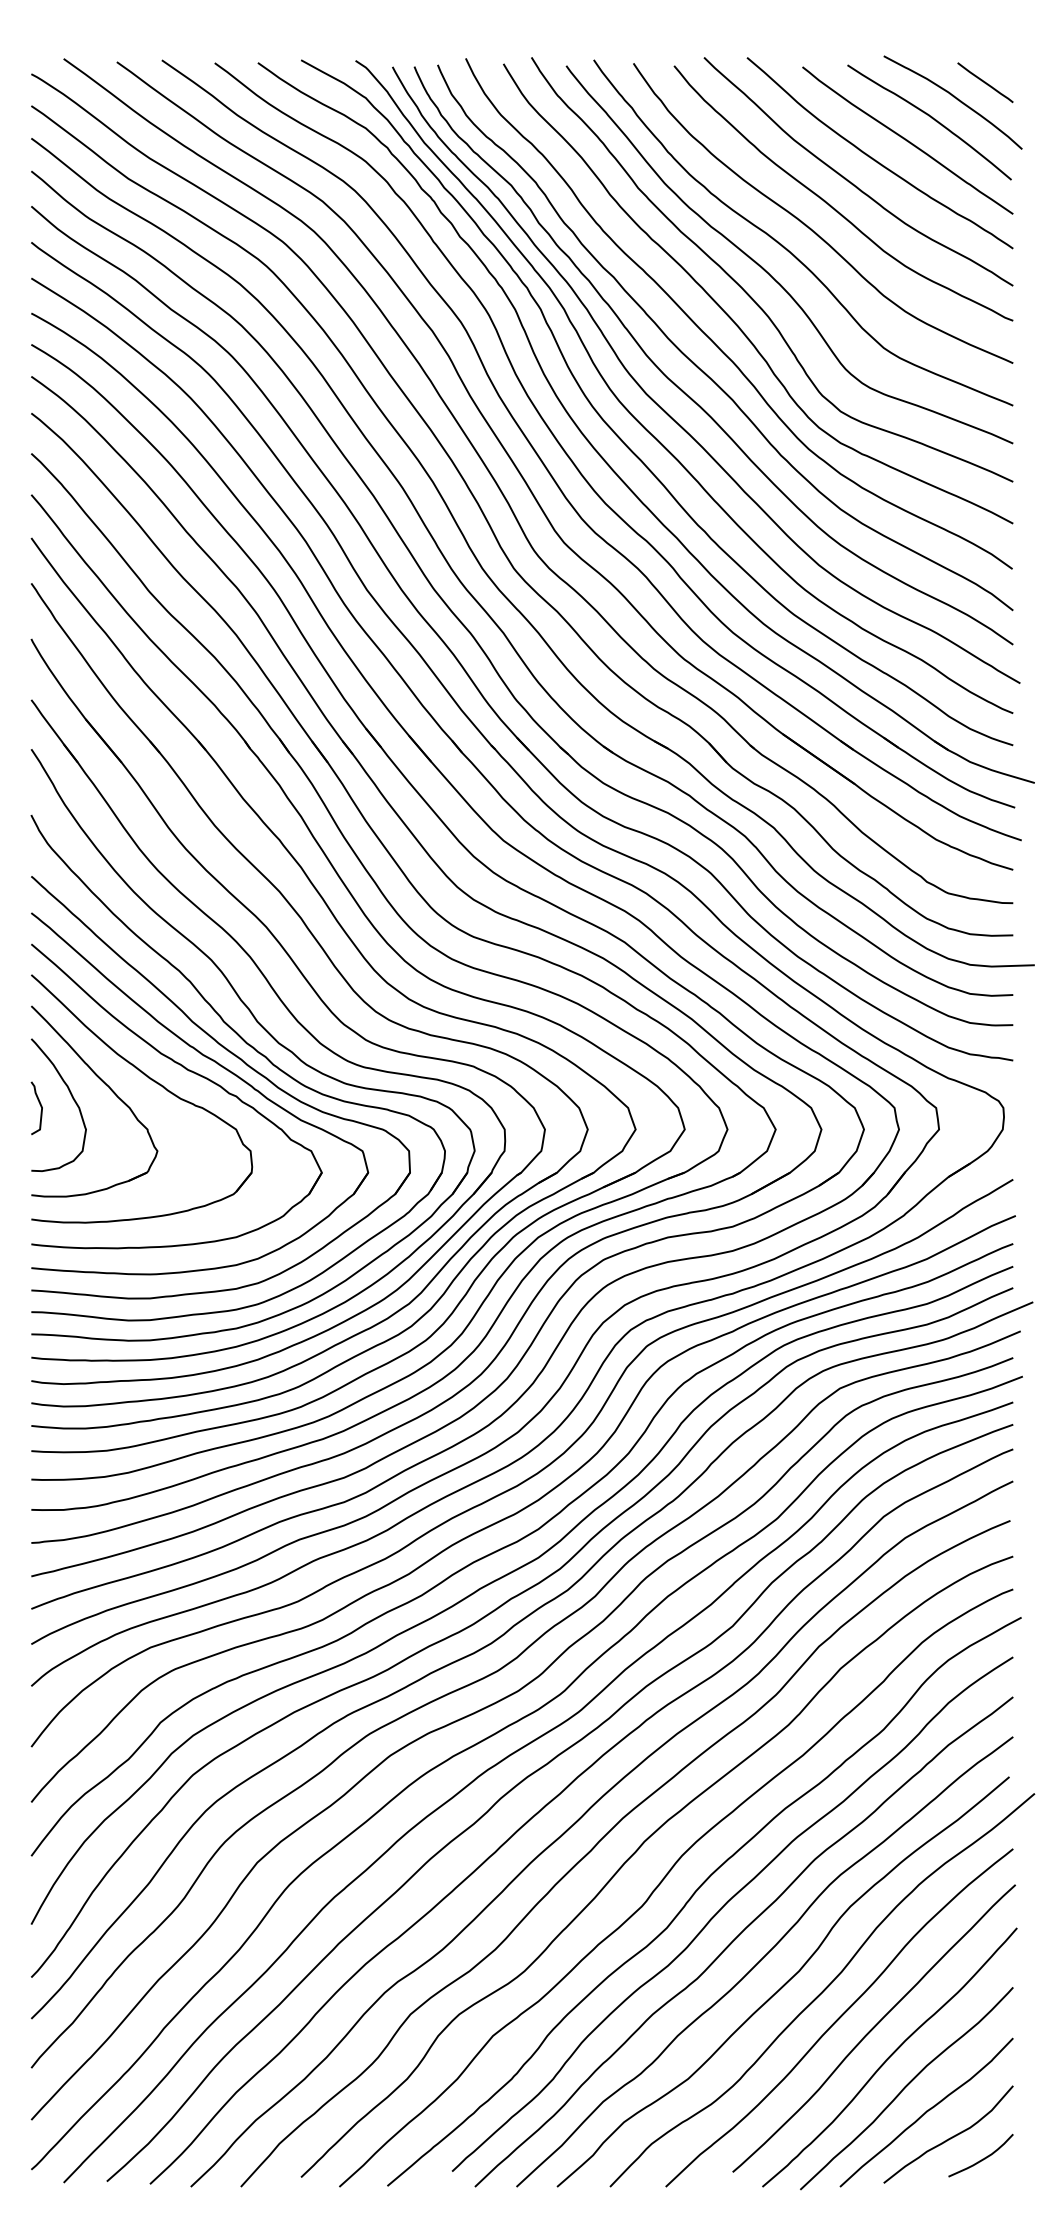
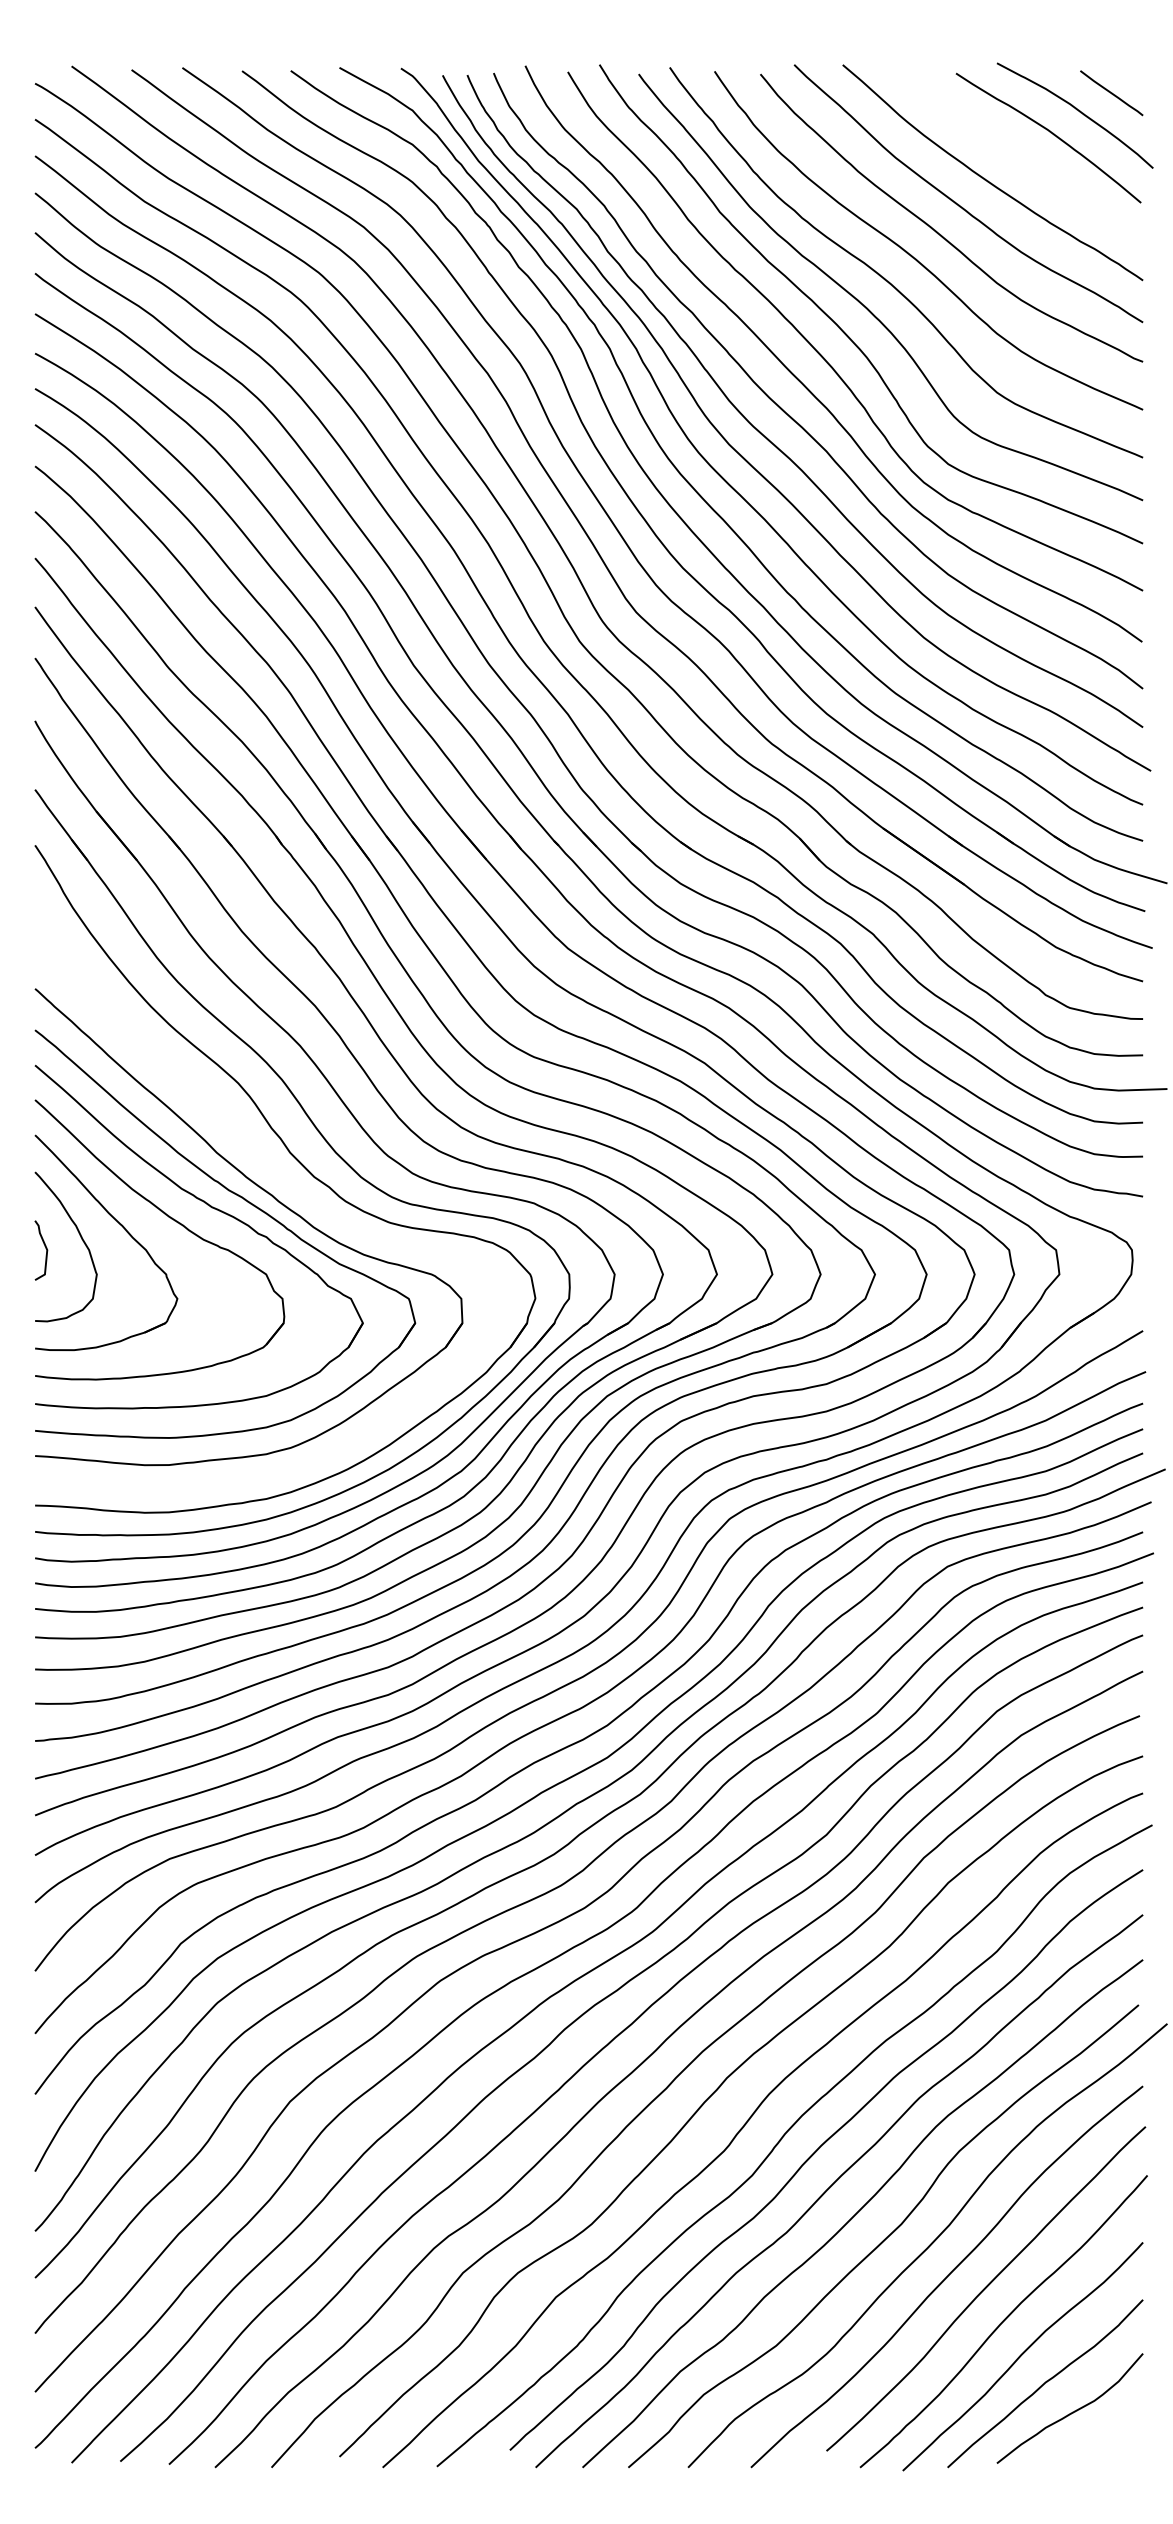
curve: (908, 140) -> (1024, 158), removed
part: (255, 1050) -> (287, 1185), removed
curve: (984, 2157) -> (1110, 2434), removed

